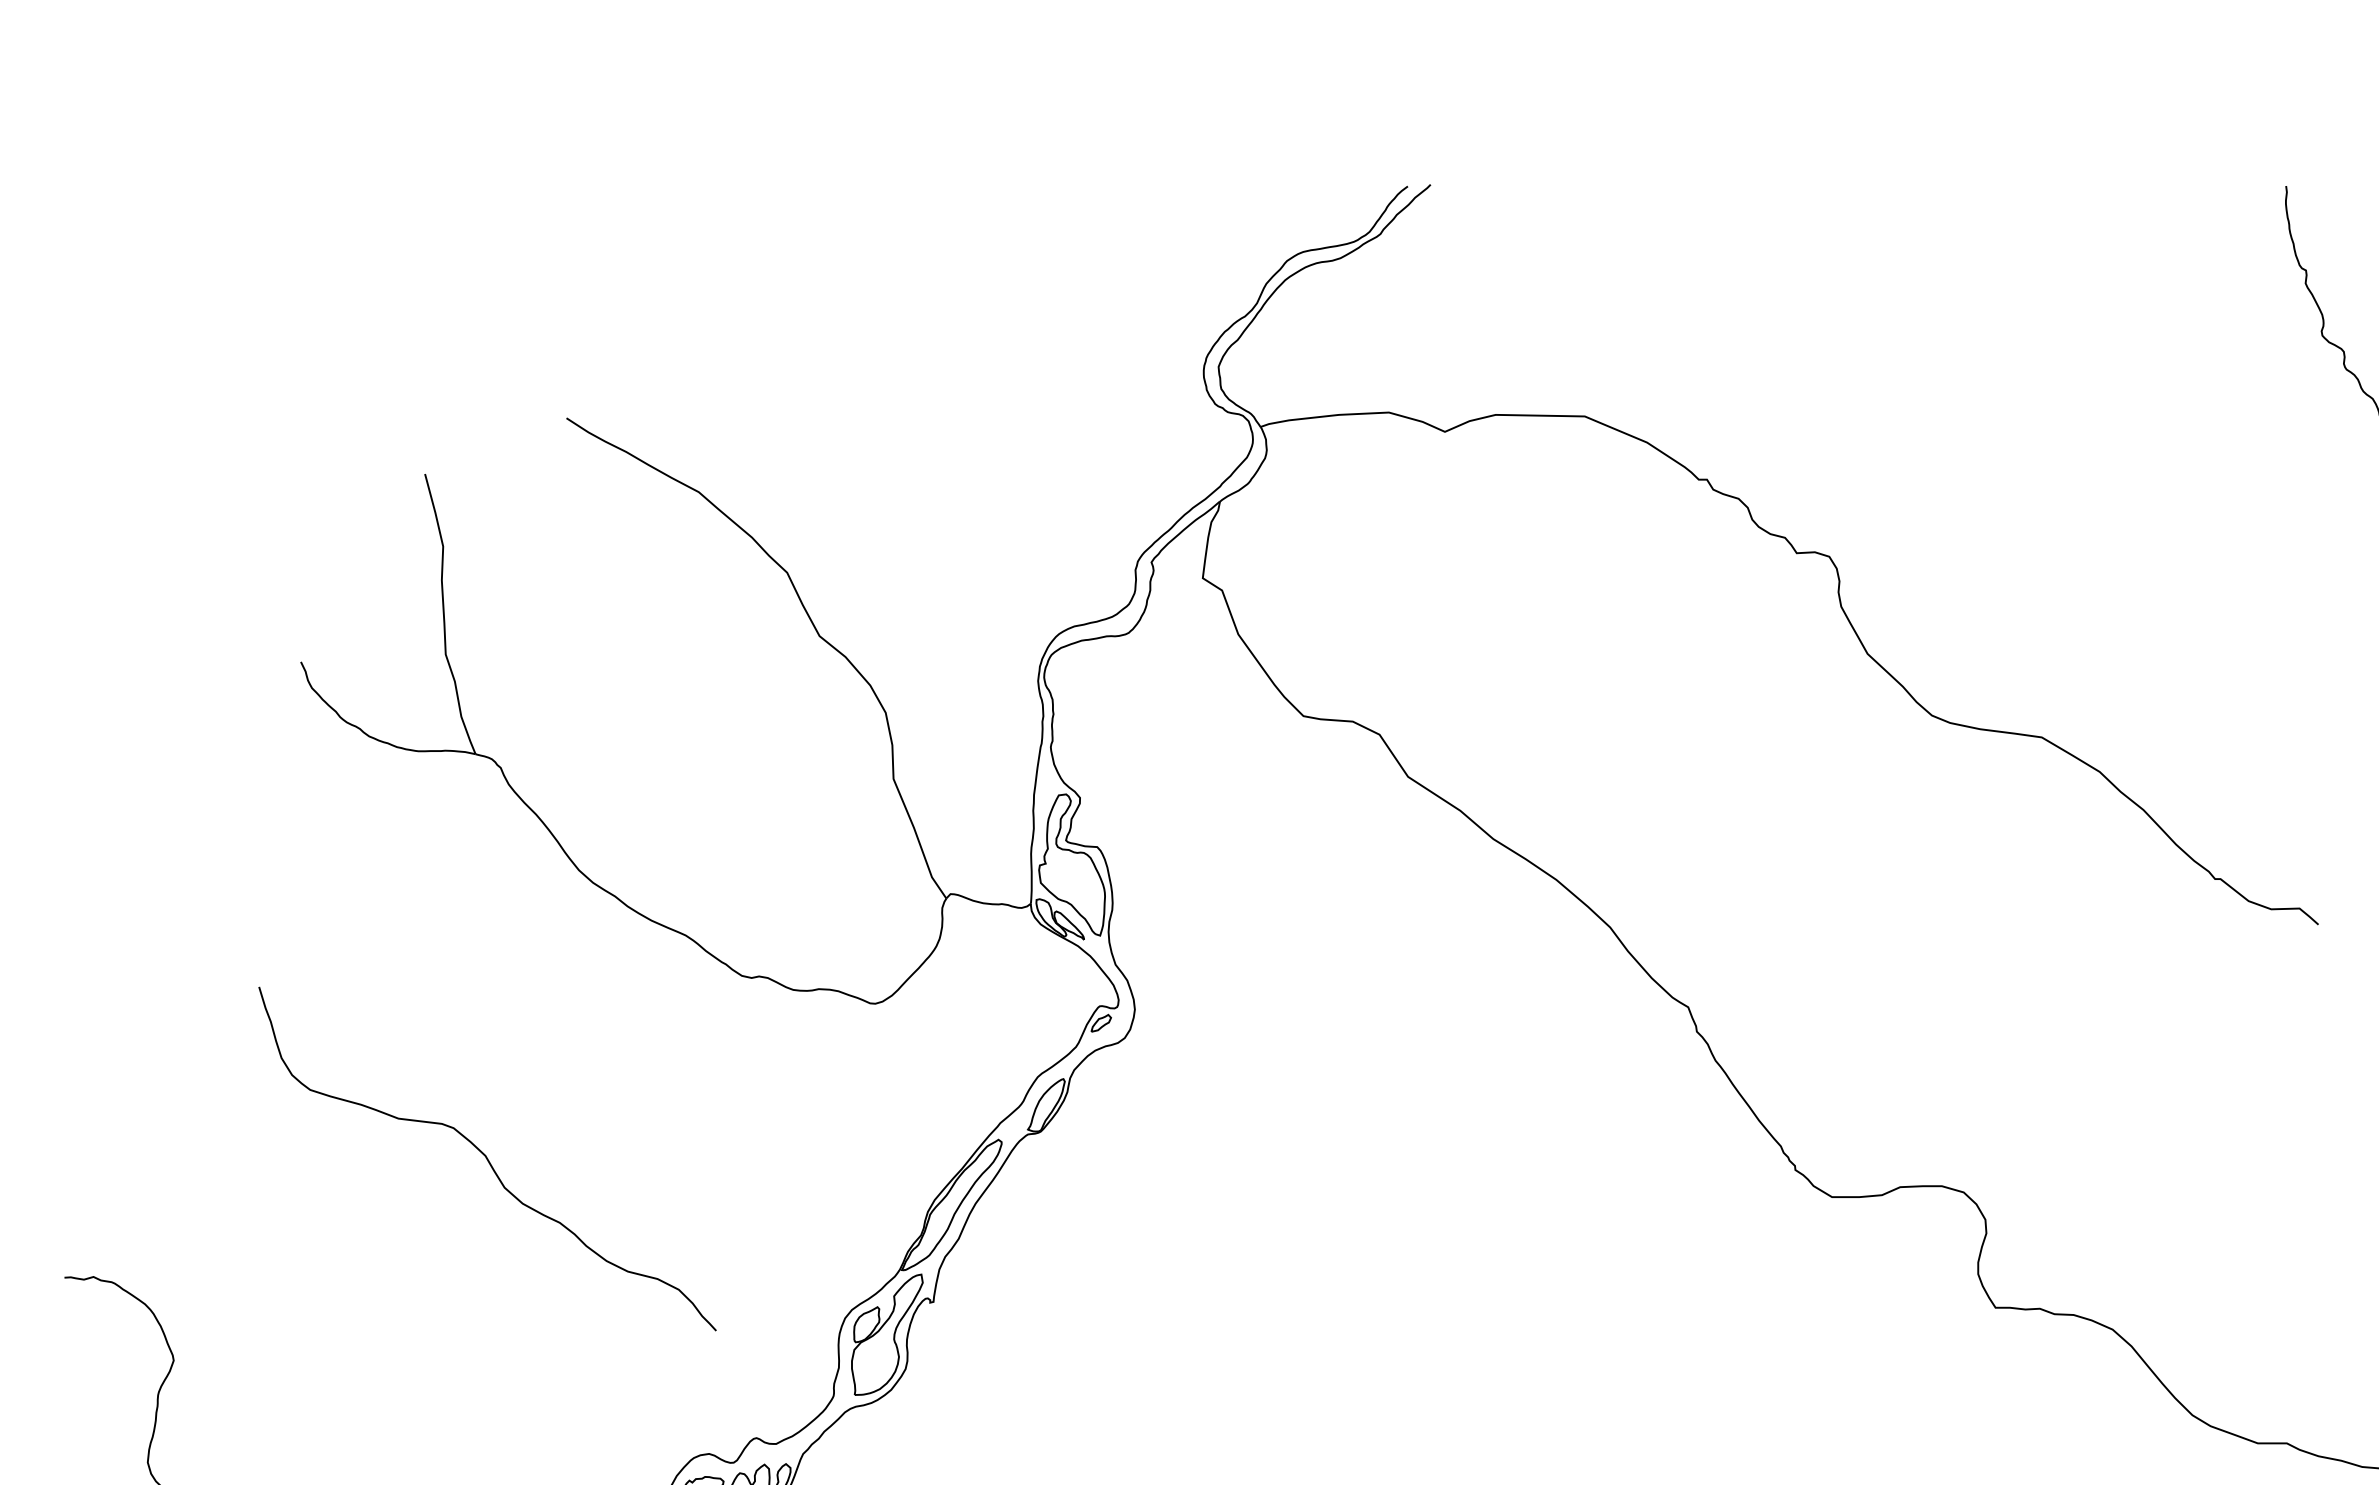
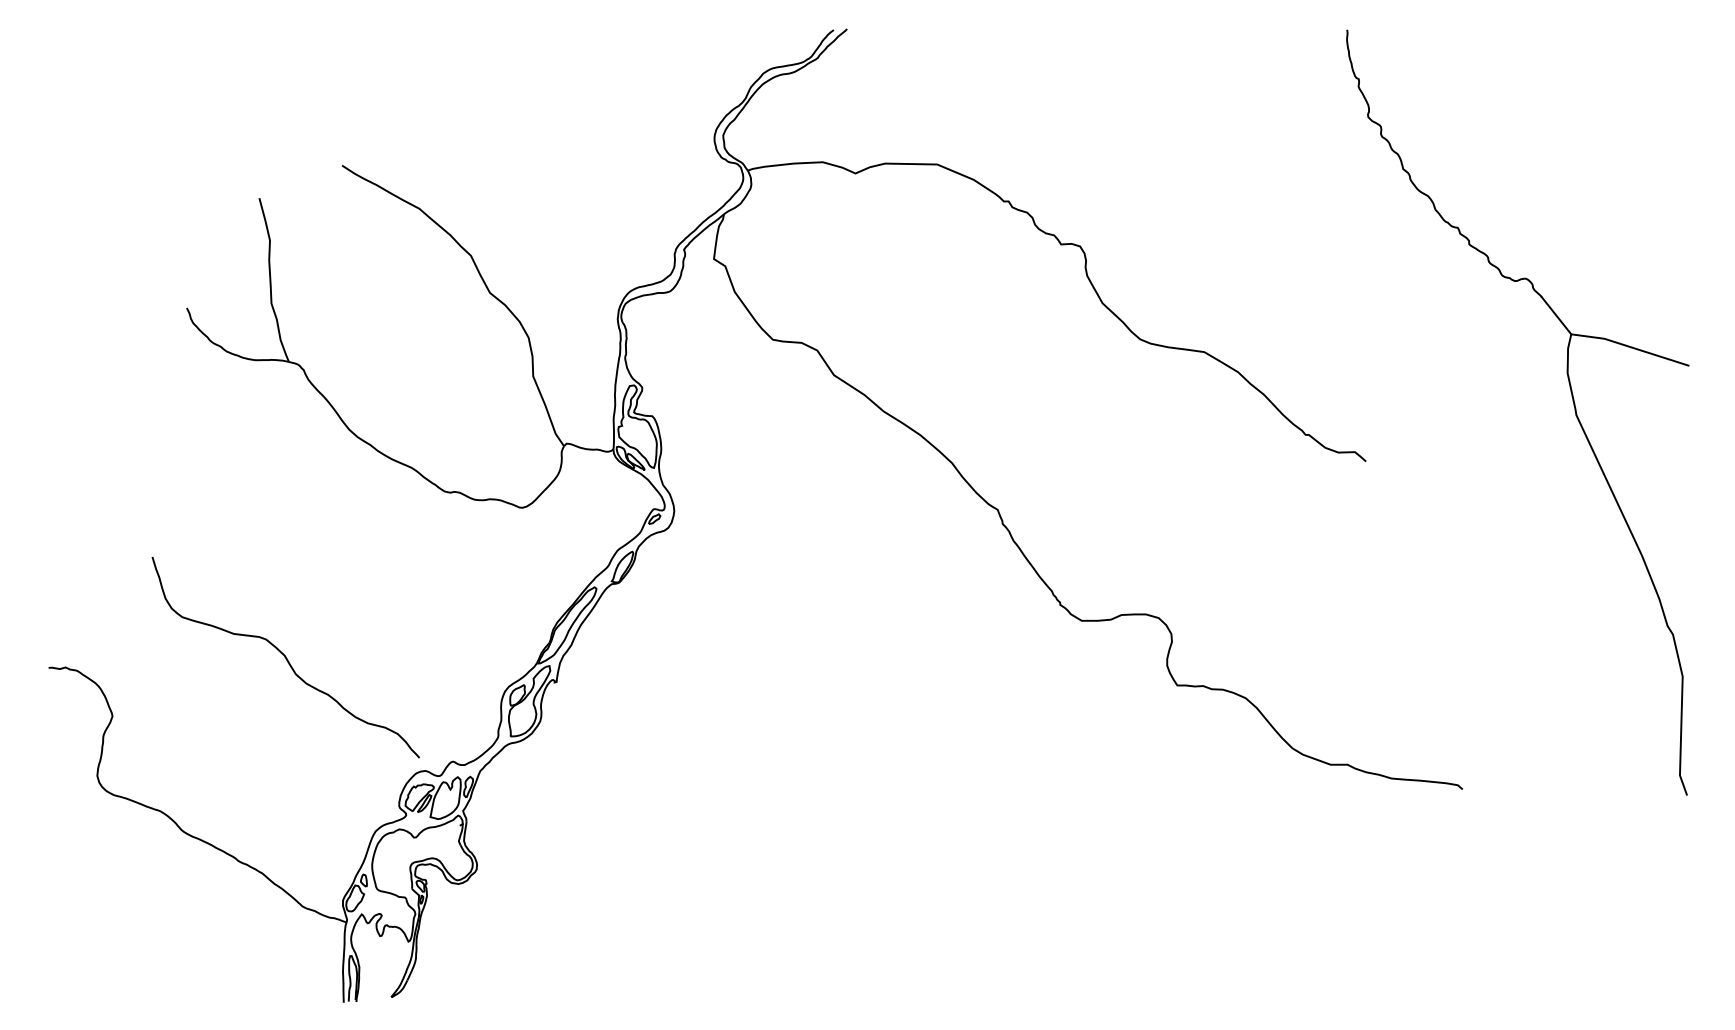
curve: (486, 1158) -> (285, 657), moved

